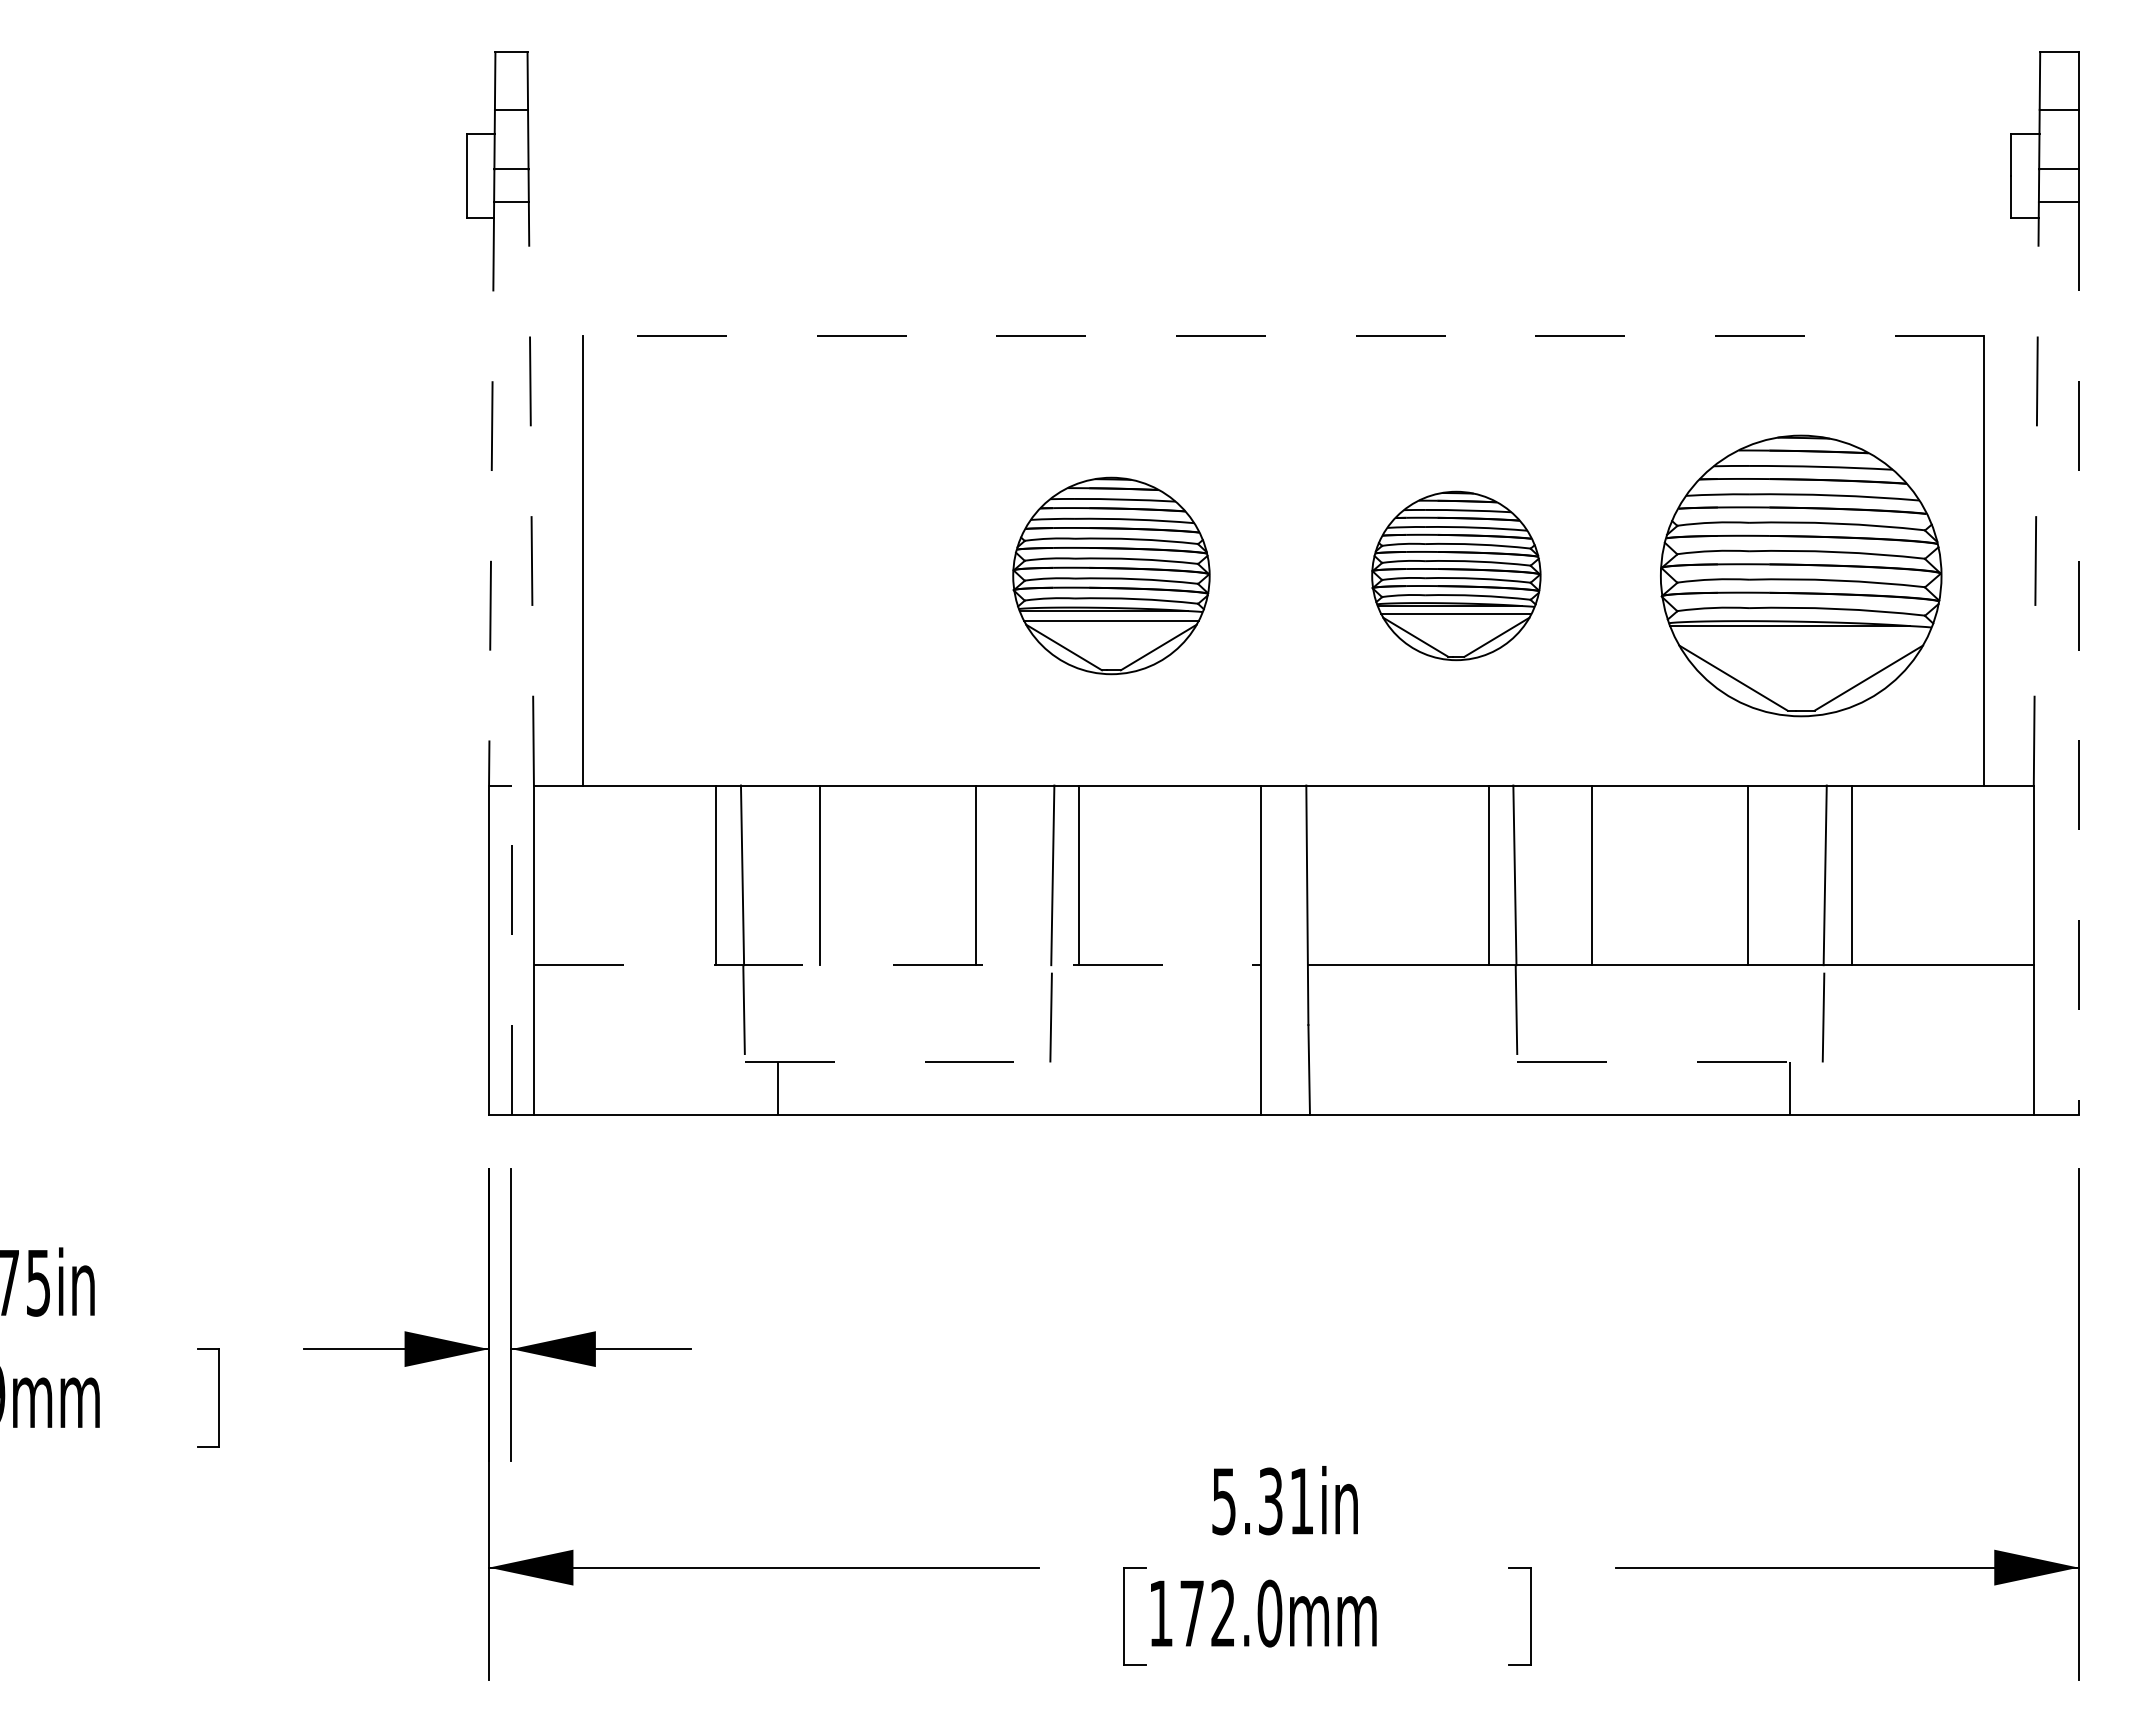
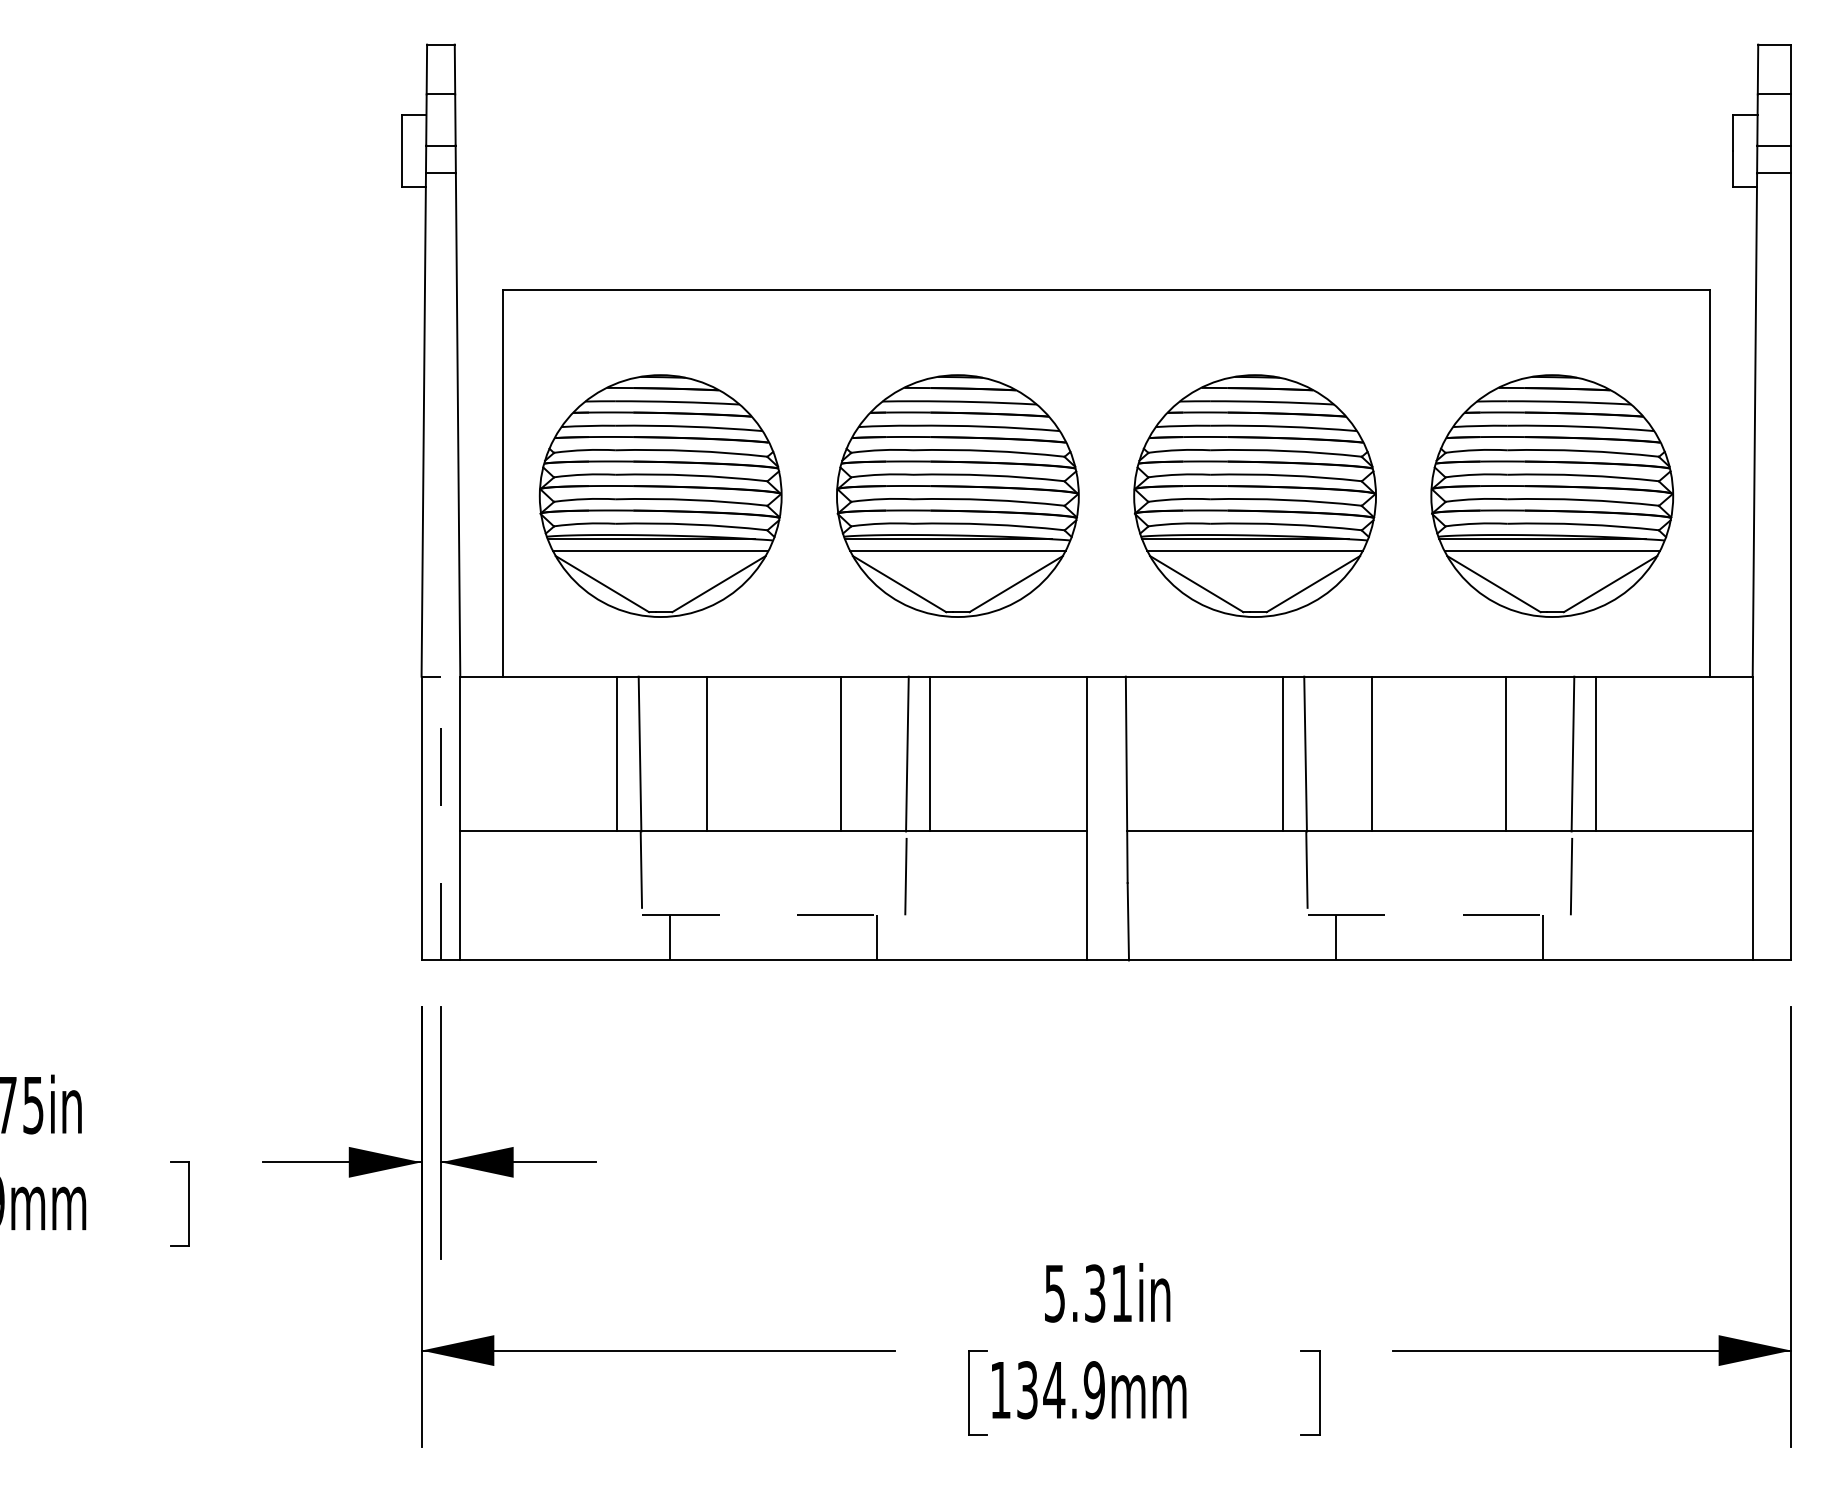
line: (1283, 336) -> (1106, 289), dashed -> solid
line: (491, 493) -> (423, 425), dashed -> solid
line: (531, 493) -> (458, 425), dashed -> solid
line: (2036, 493) -> (1755, 425), dashed -> solid
part: (766, 575) -> (660, 495), added
part: (1111, 575) -> (957, 495), size x1.43
part: (1456, 575) -> (1255, 495), size x1.67
line: (1801, 639) -> (1552, 550), added
line: (2078, 658) -> (1791, 567), dashed -> solid
line: (897, 965) -> (773, 831), dashed -> solid
line: (1017, 1088) -> (876, 937), added
line: (1550, 1088) -> (1336, 937), added
text: (1231, 1613) -> (1061, 1390), 172.0mm -> 134.9mm

